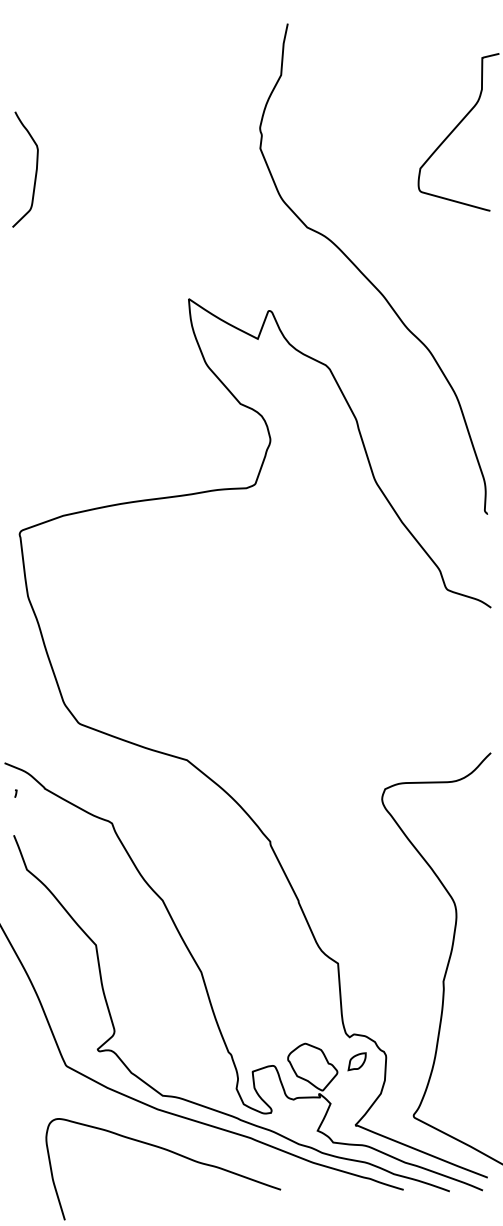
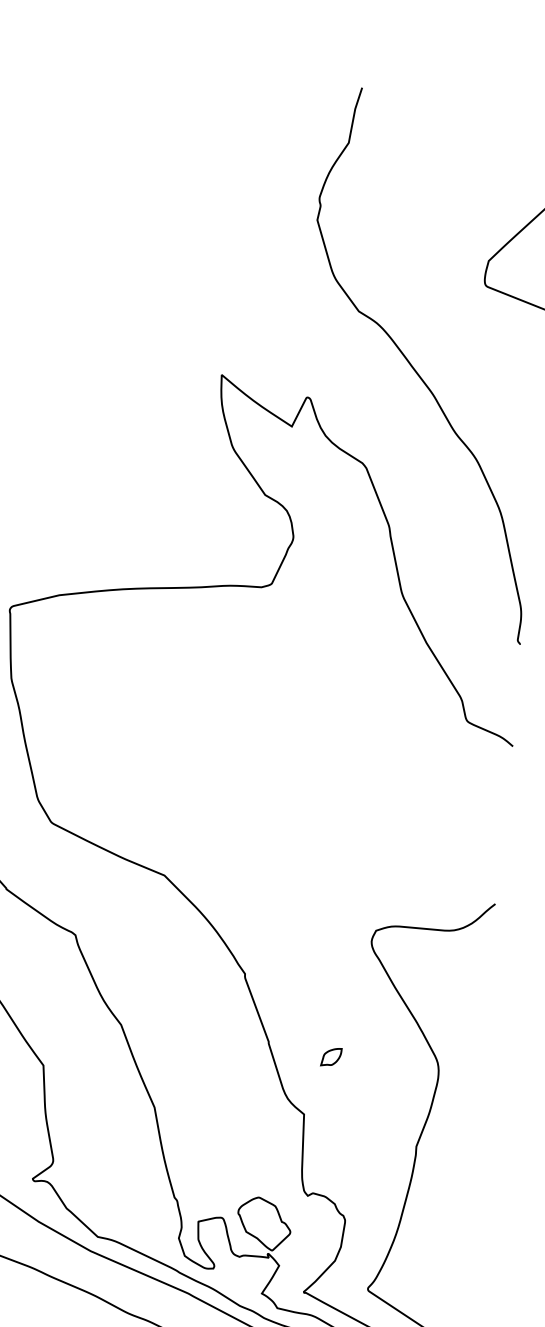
curve: (35, 170) -> (70, 216), removed
part: (356, 1061) -> (330, 1056), moved

